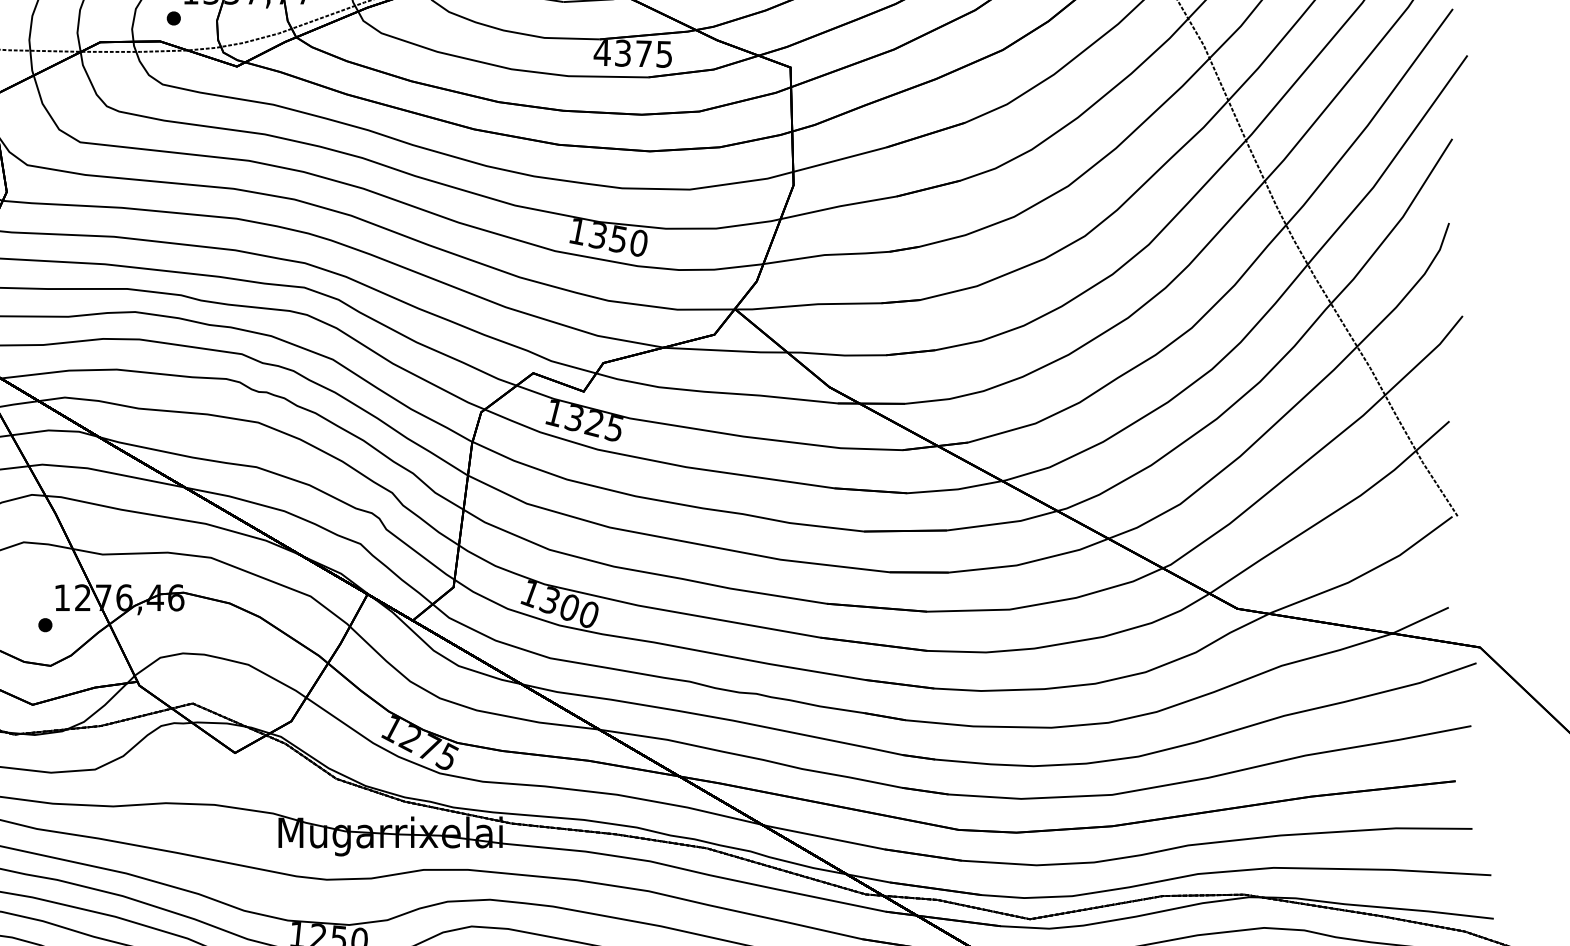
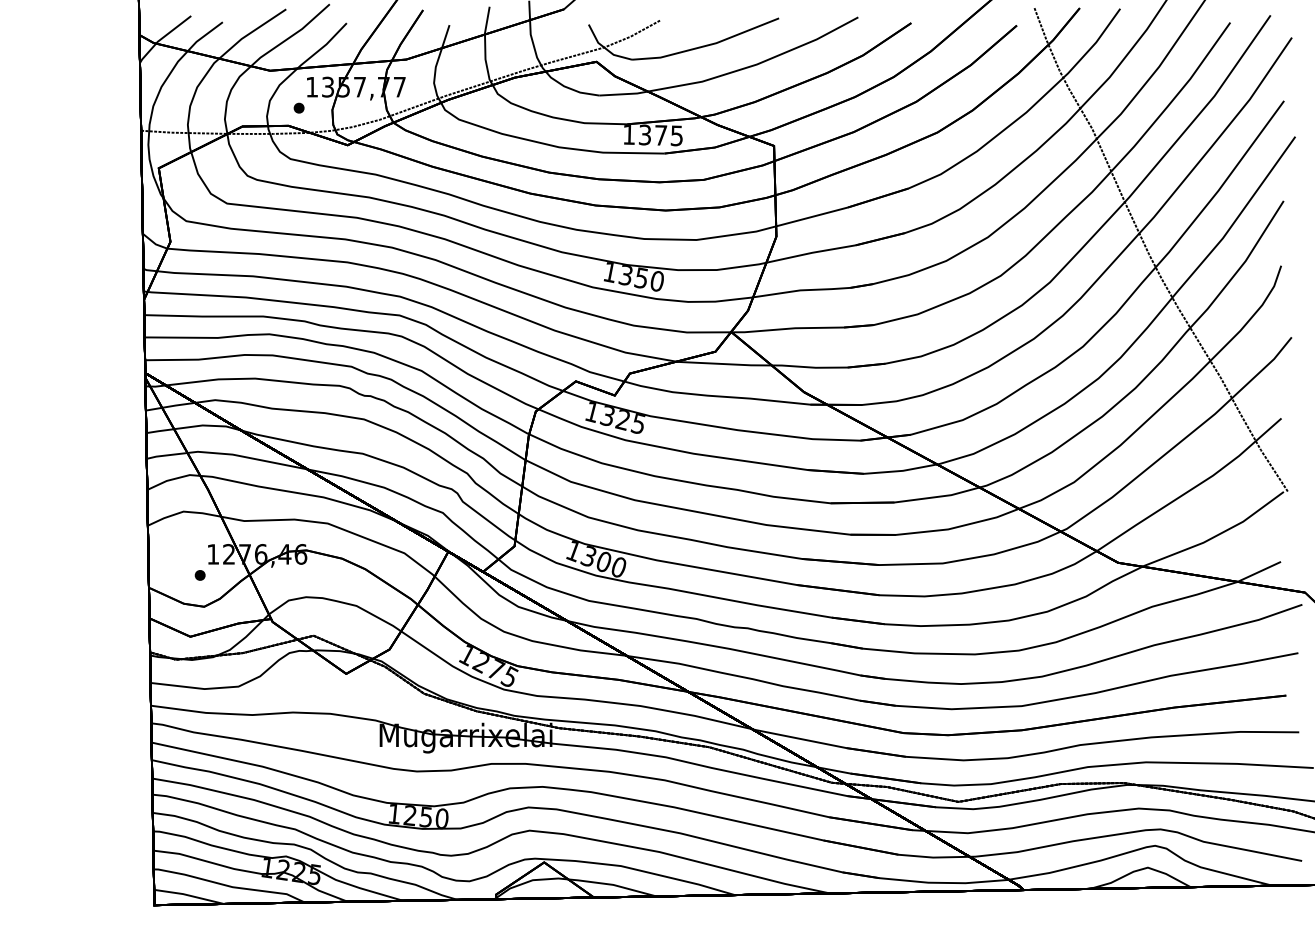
text: (601, 52) -> (628, 134), 4375 -> 1375

